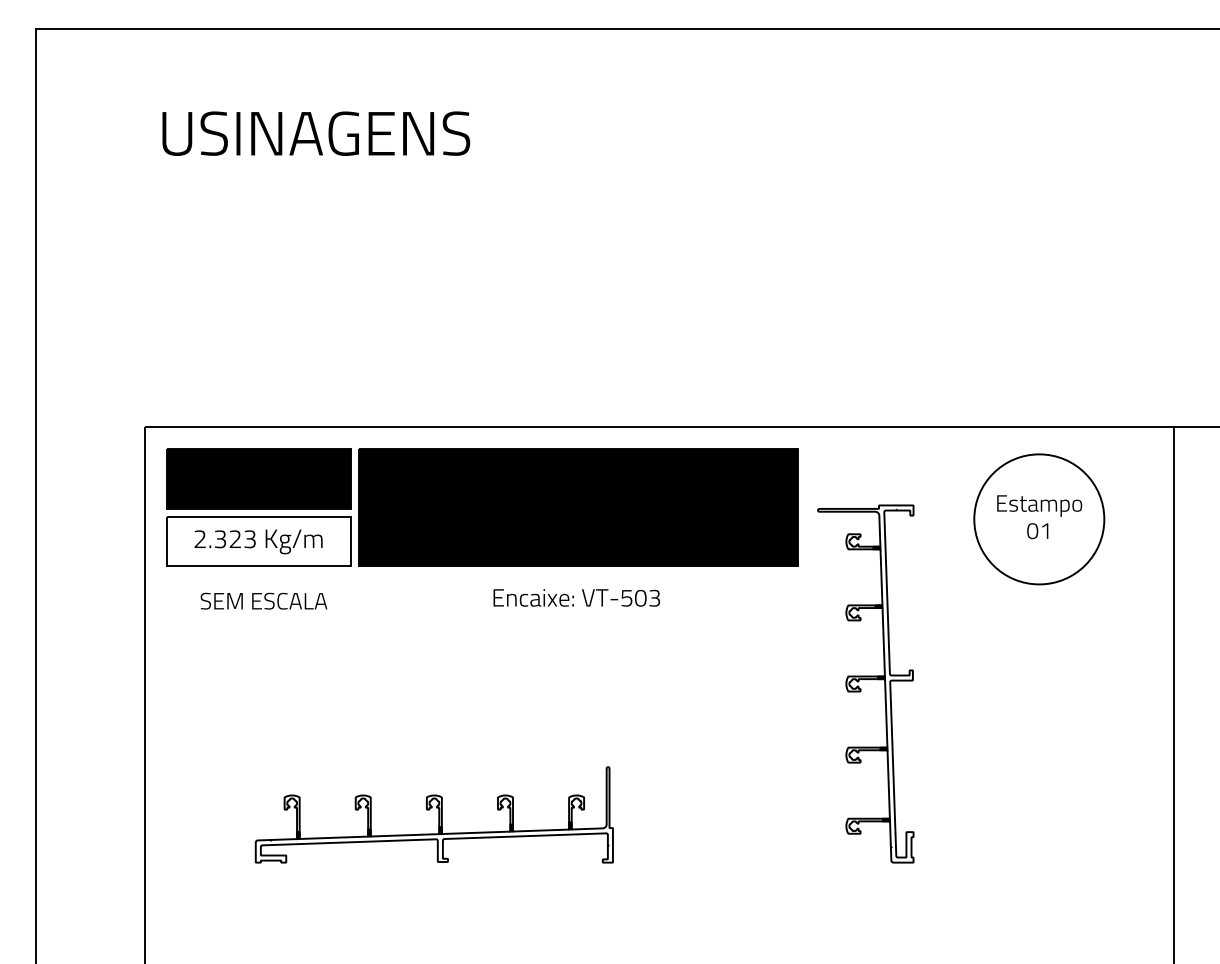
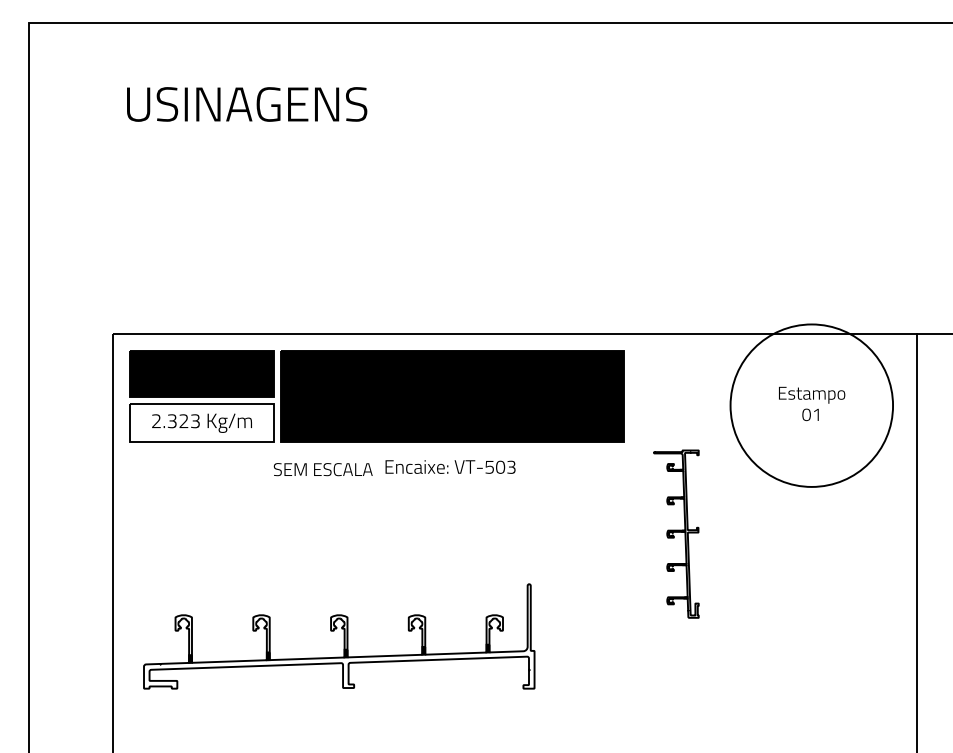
circle: (1038, 519) -> (811, 405), size x1.6
text: (263, 601) -> (322, 469), moved
part: (866, 683) -> (676, 533), size x0.6
part: (434, 814) -> (339, 636), size x1.4

